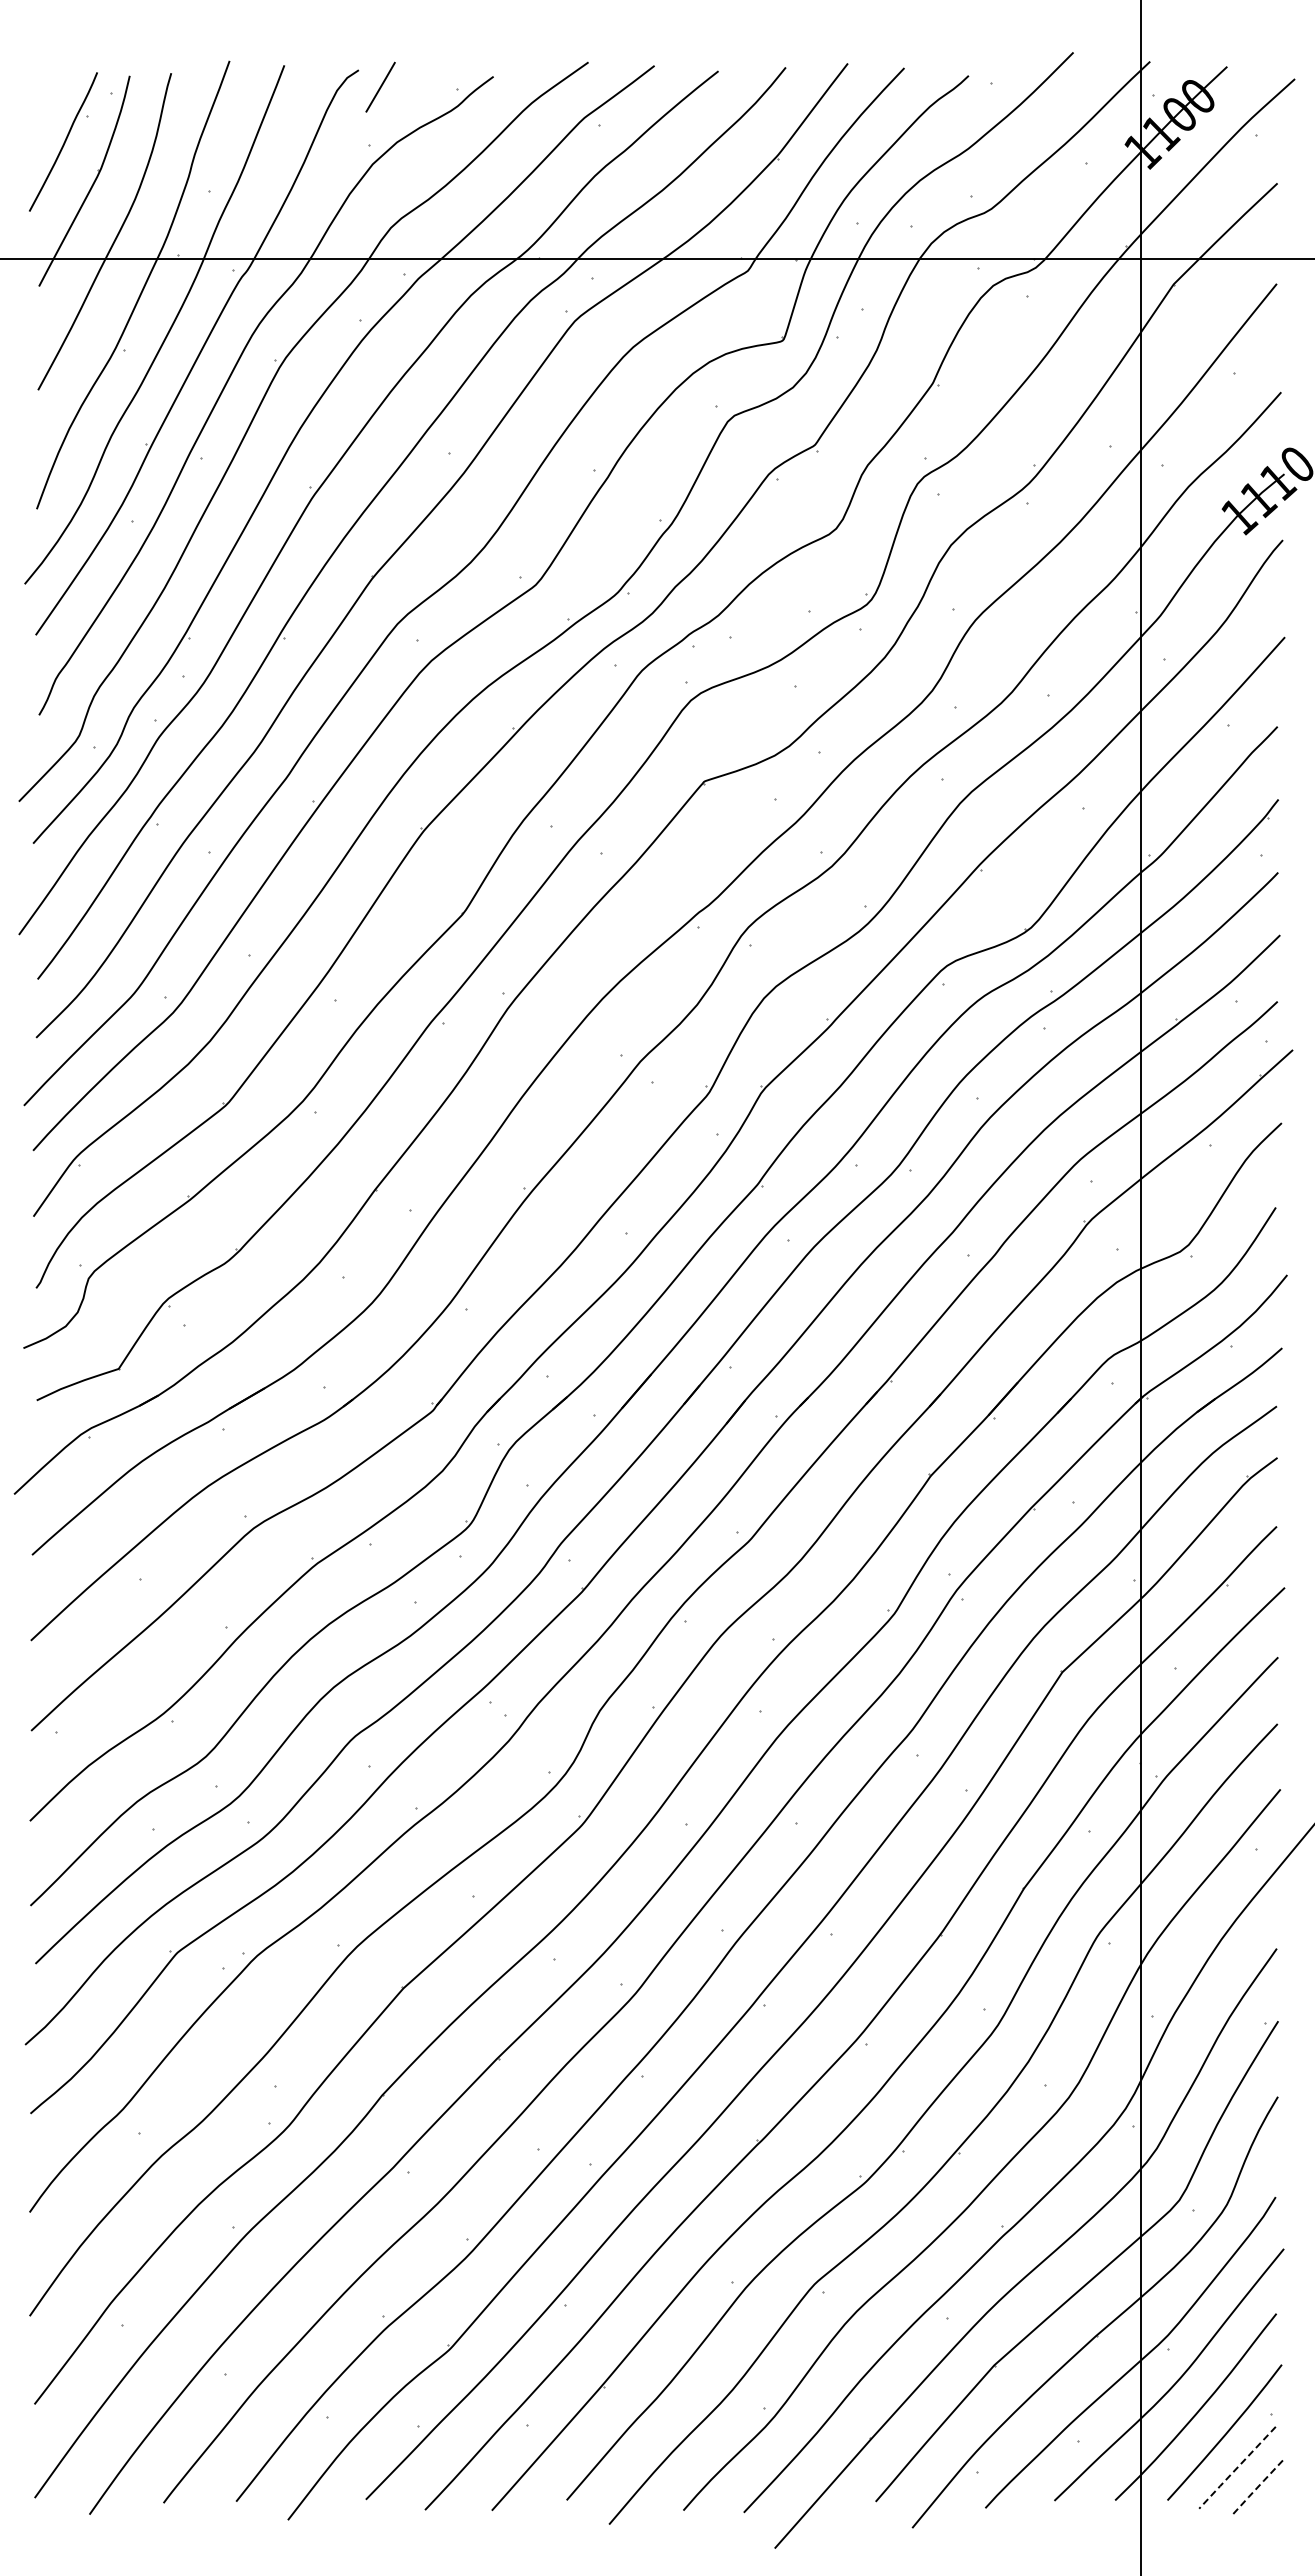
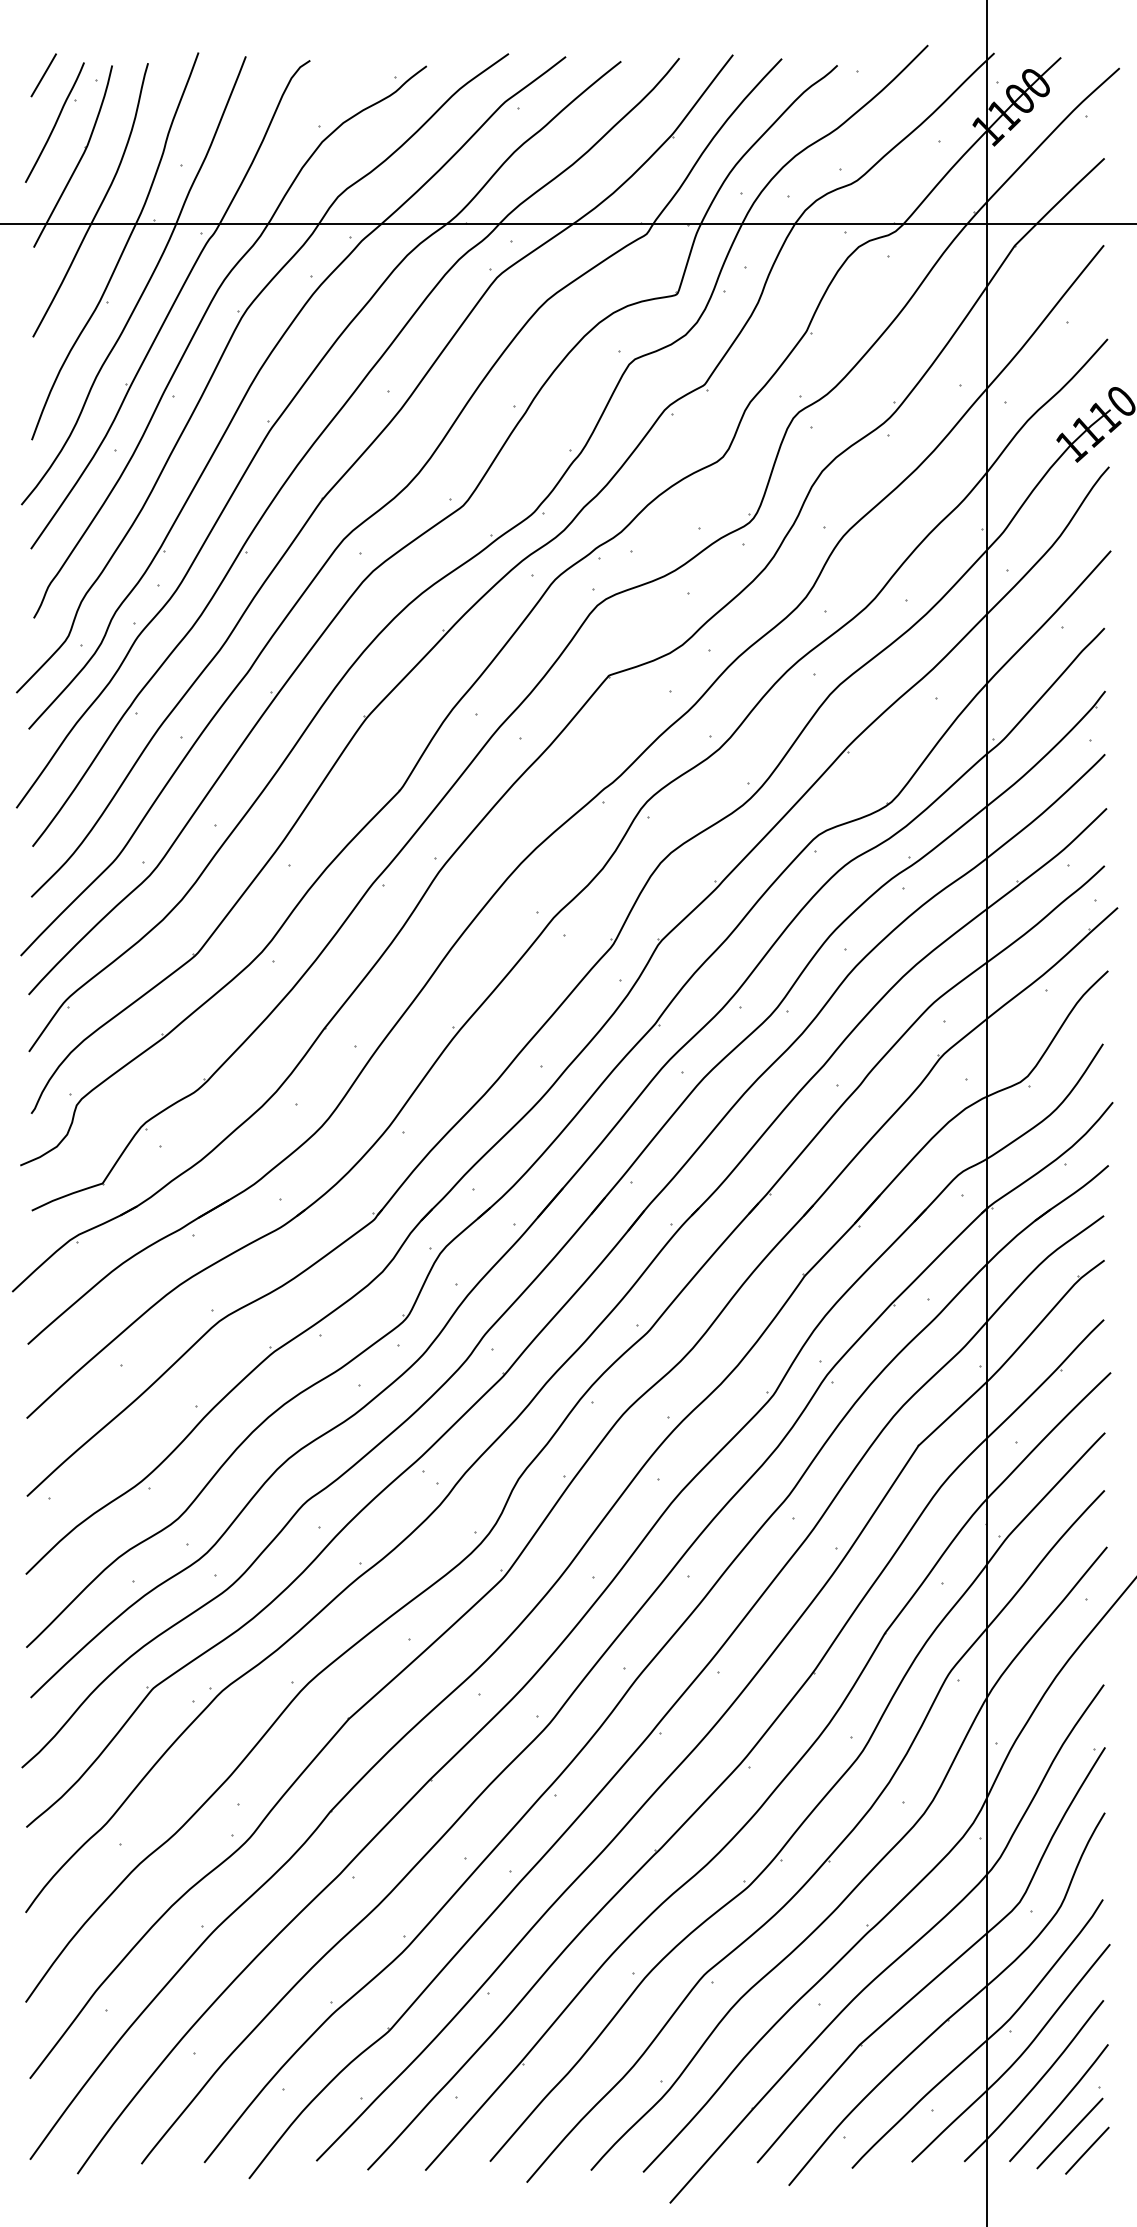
line: (380, 86) -> (43, 74), moved
line: (1237, 2468) -> (1069, 2134), dashed -> solid
line: (1257, 2487) -> (1087, 2150), dashed -> solid

